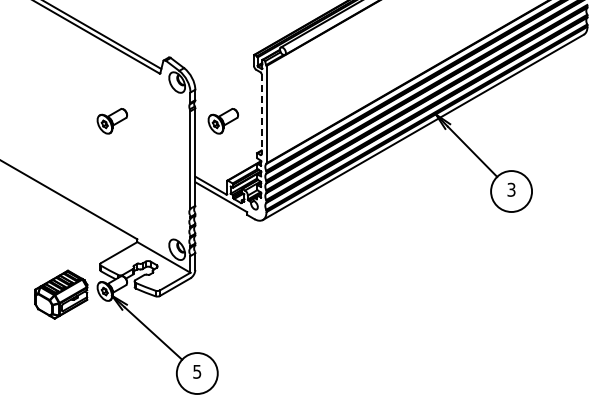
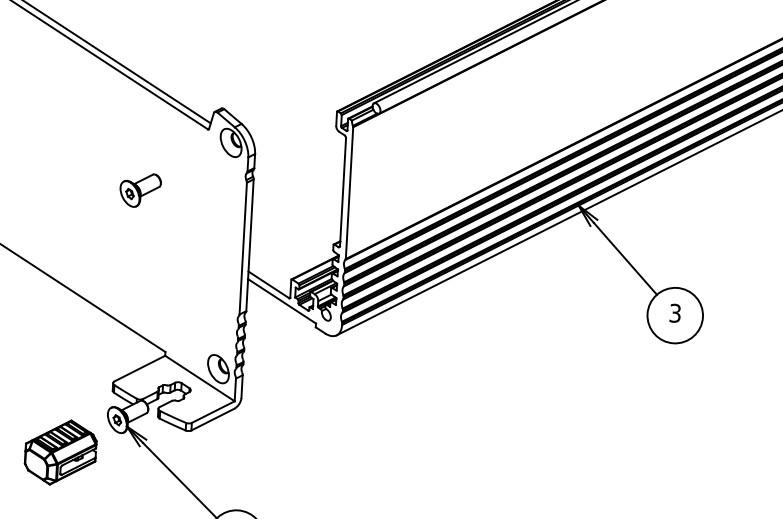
line: (261, 114) -> (342, 192), dashed -> solid
part: (222, 121) -> (289, 199), removed
part: (61, 294) -> (60, 452), moved

